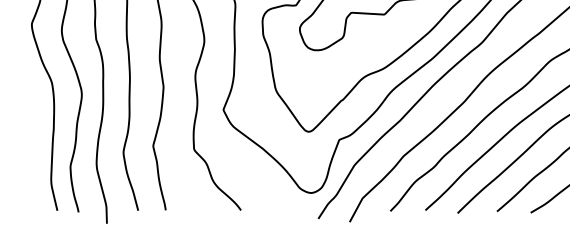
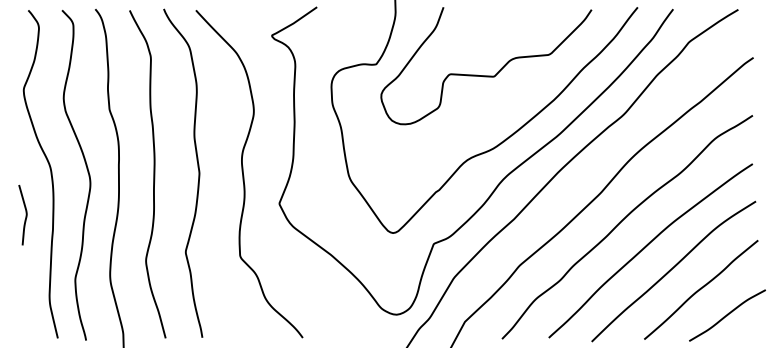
curve: (33, 117) -> (25, 214), added

